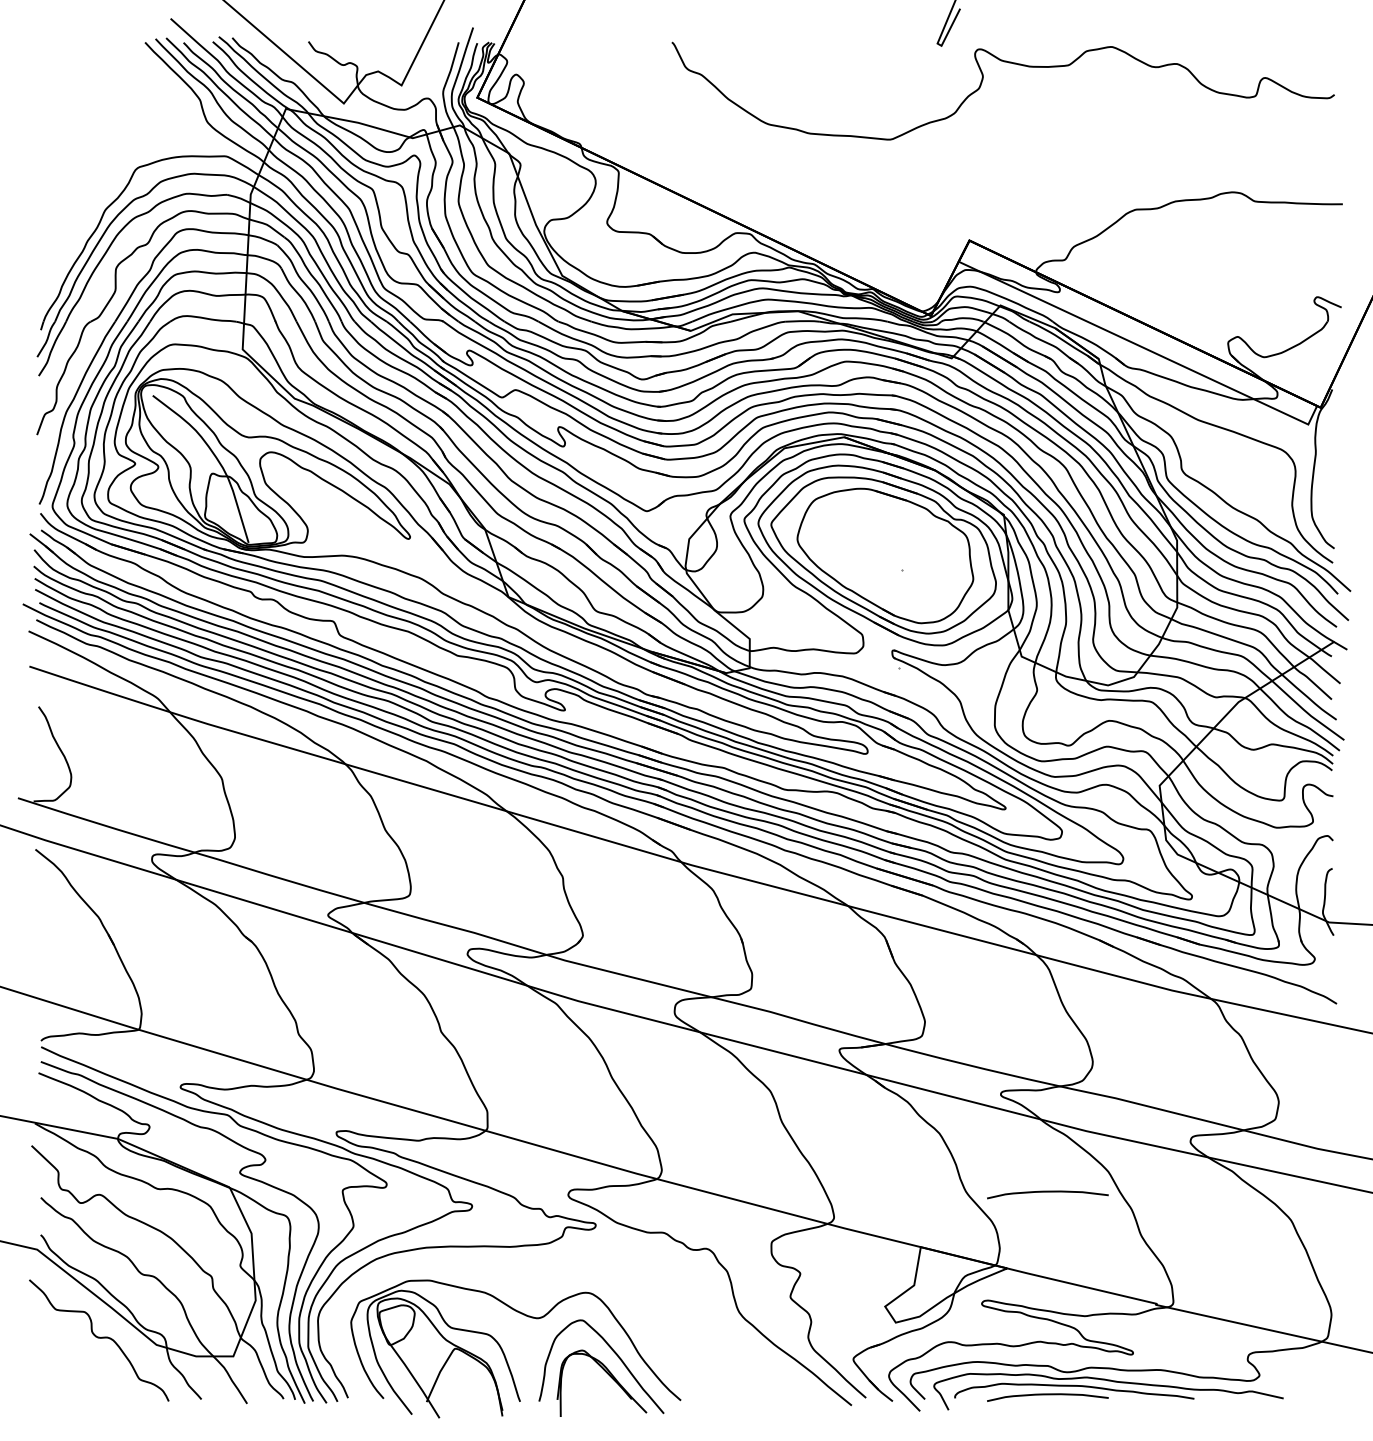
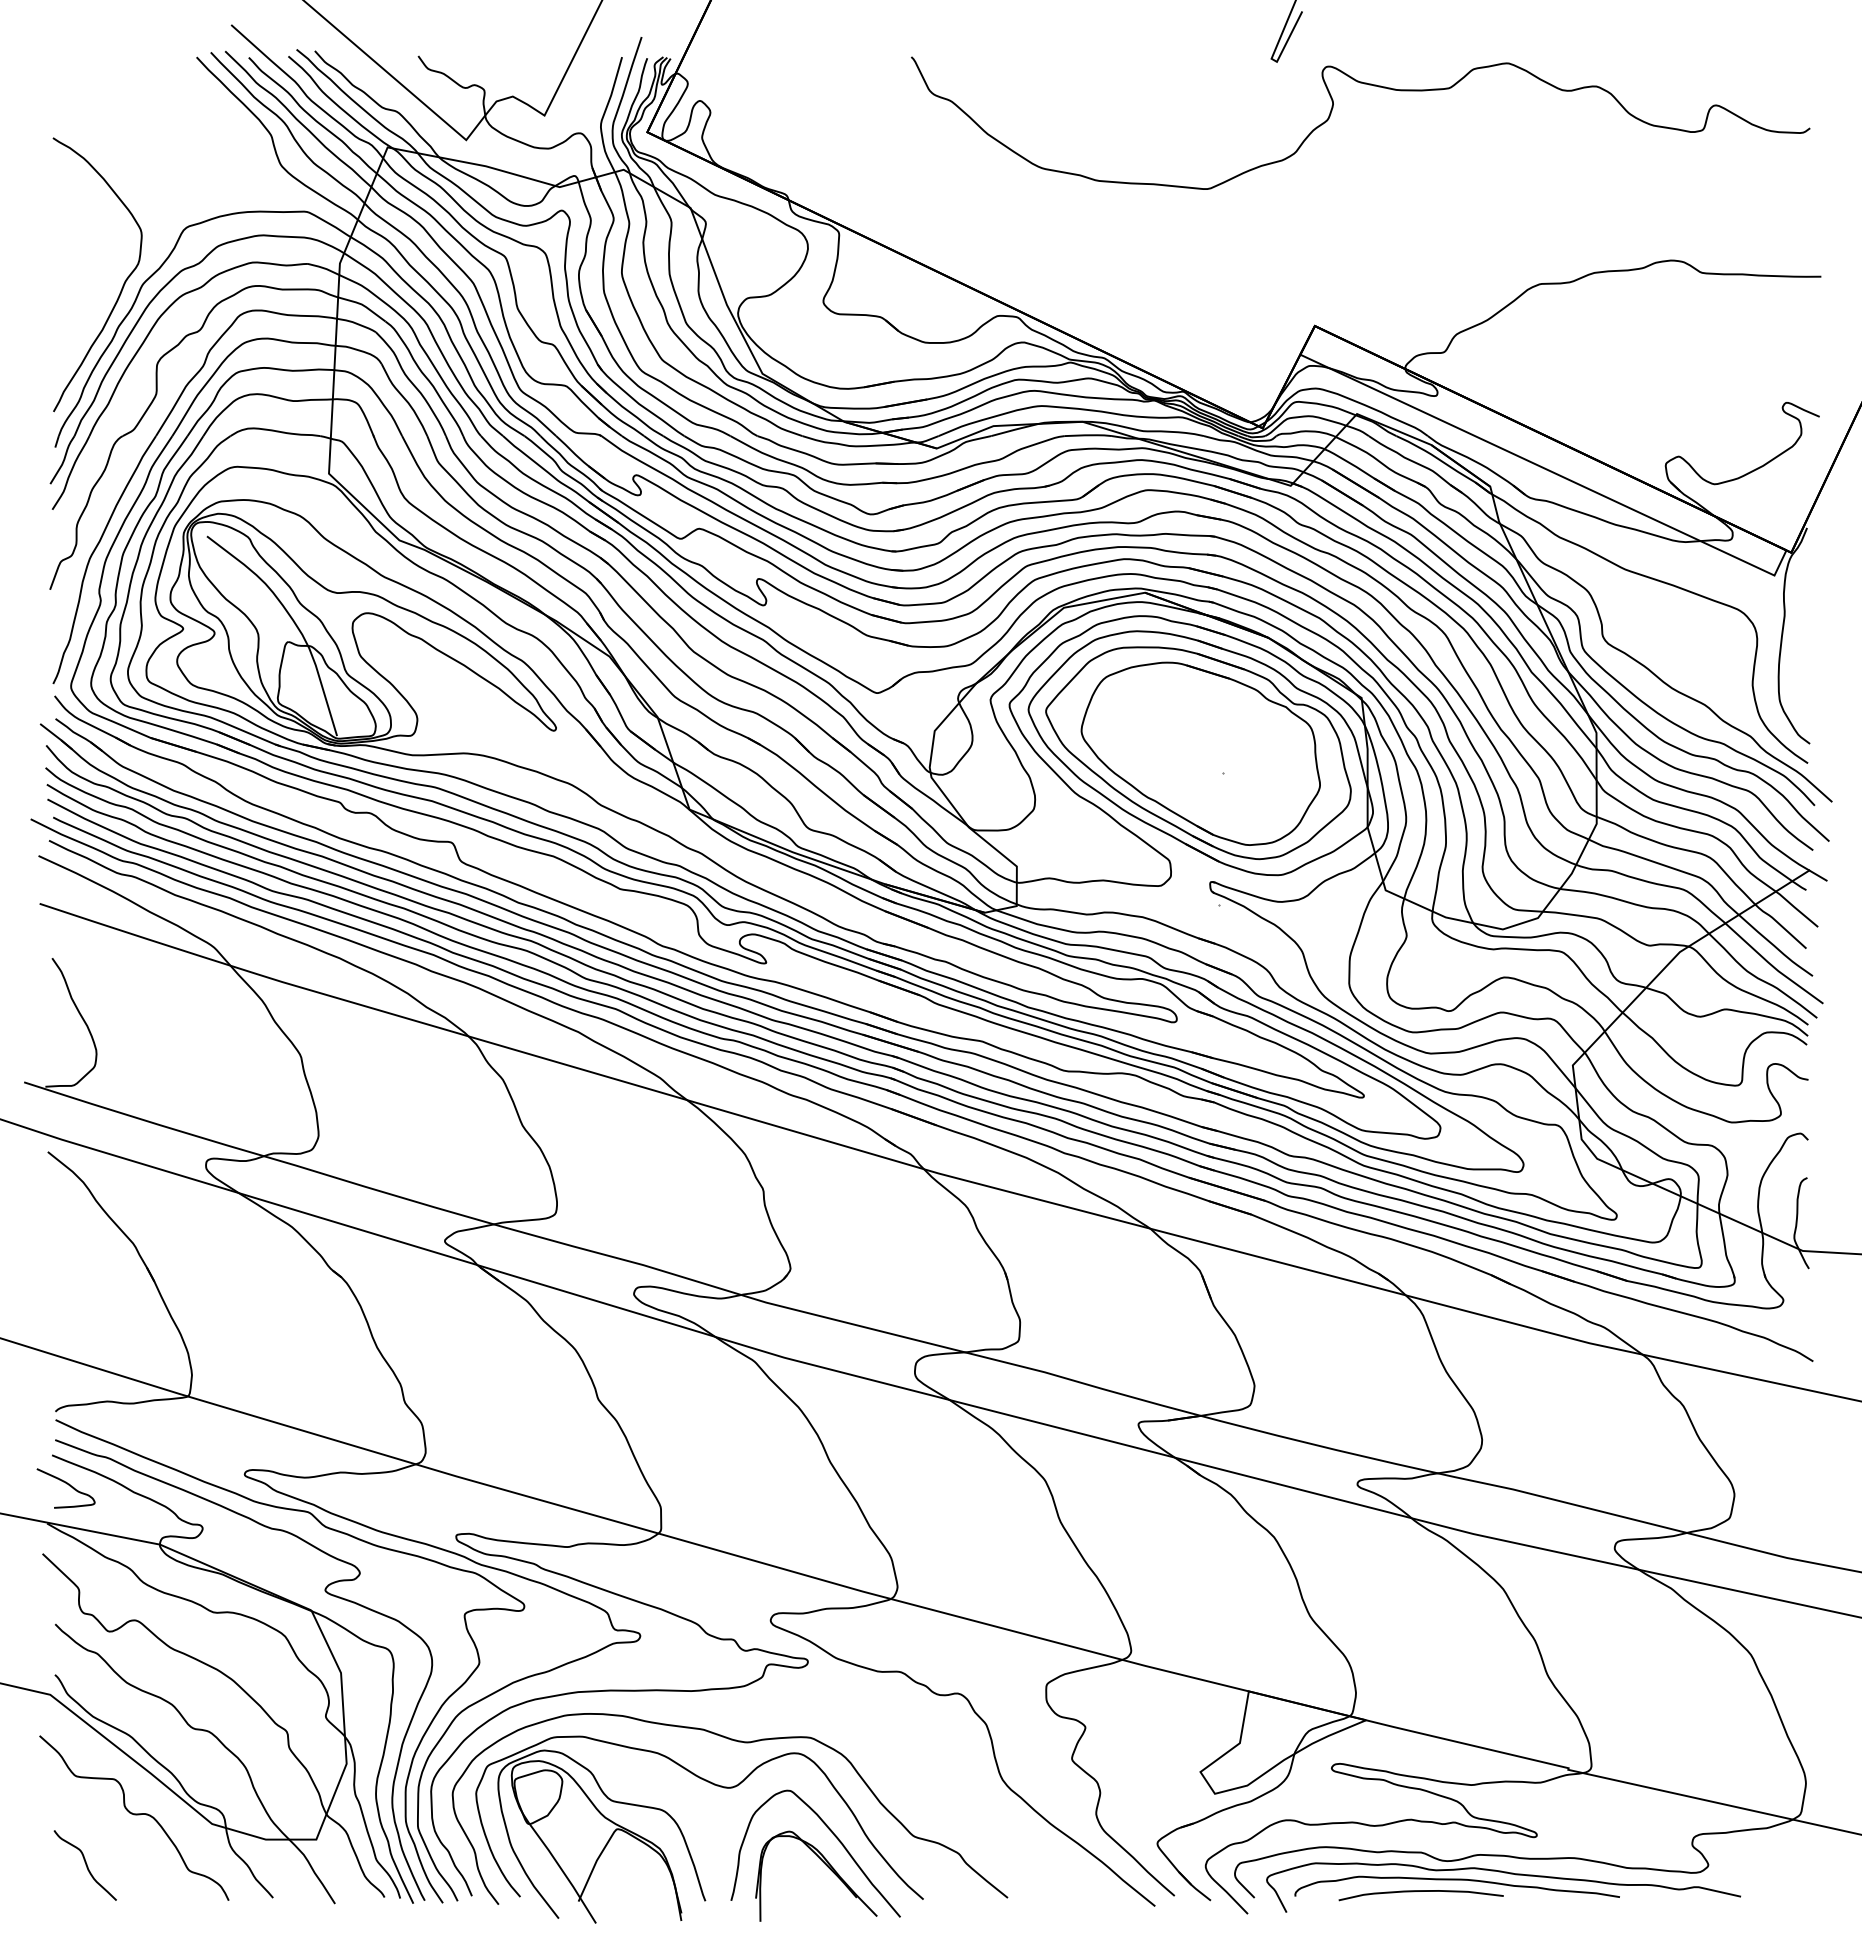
curve: (90, 210) -> (122, 285), added
curve: (49, 1094) -> (66, 1484), added
curve: (1047, 1191) -> (1420, 1616), removed
curve: (544, 1284) -> (738, 1742), added
curve: (63, 1375) -> (85, 1865), added

